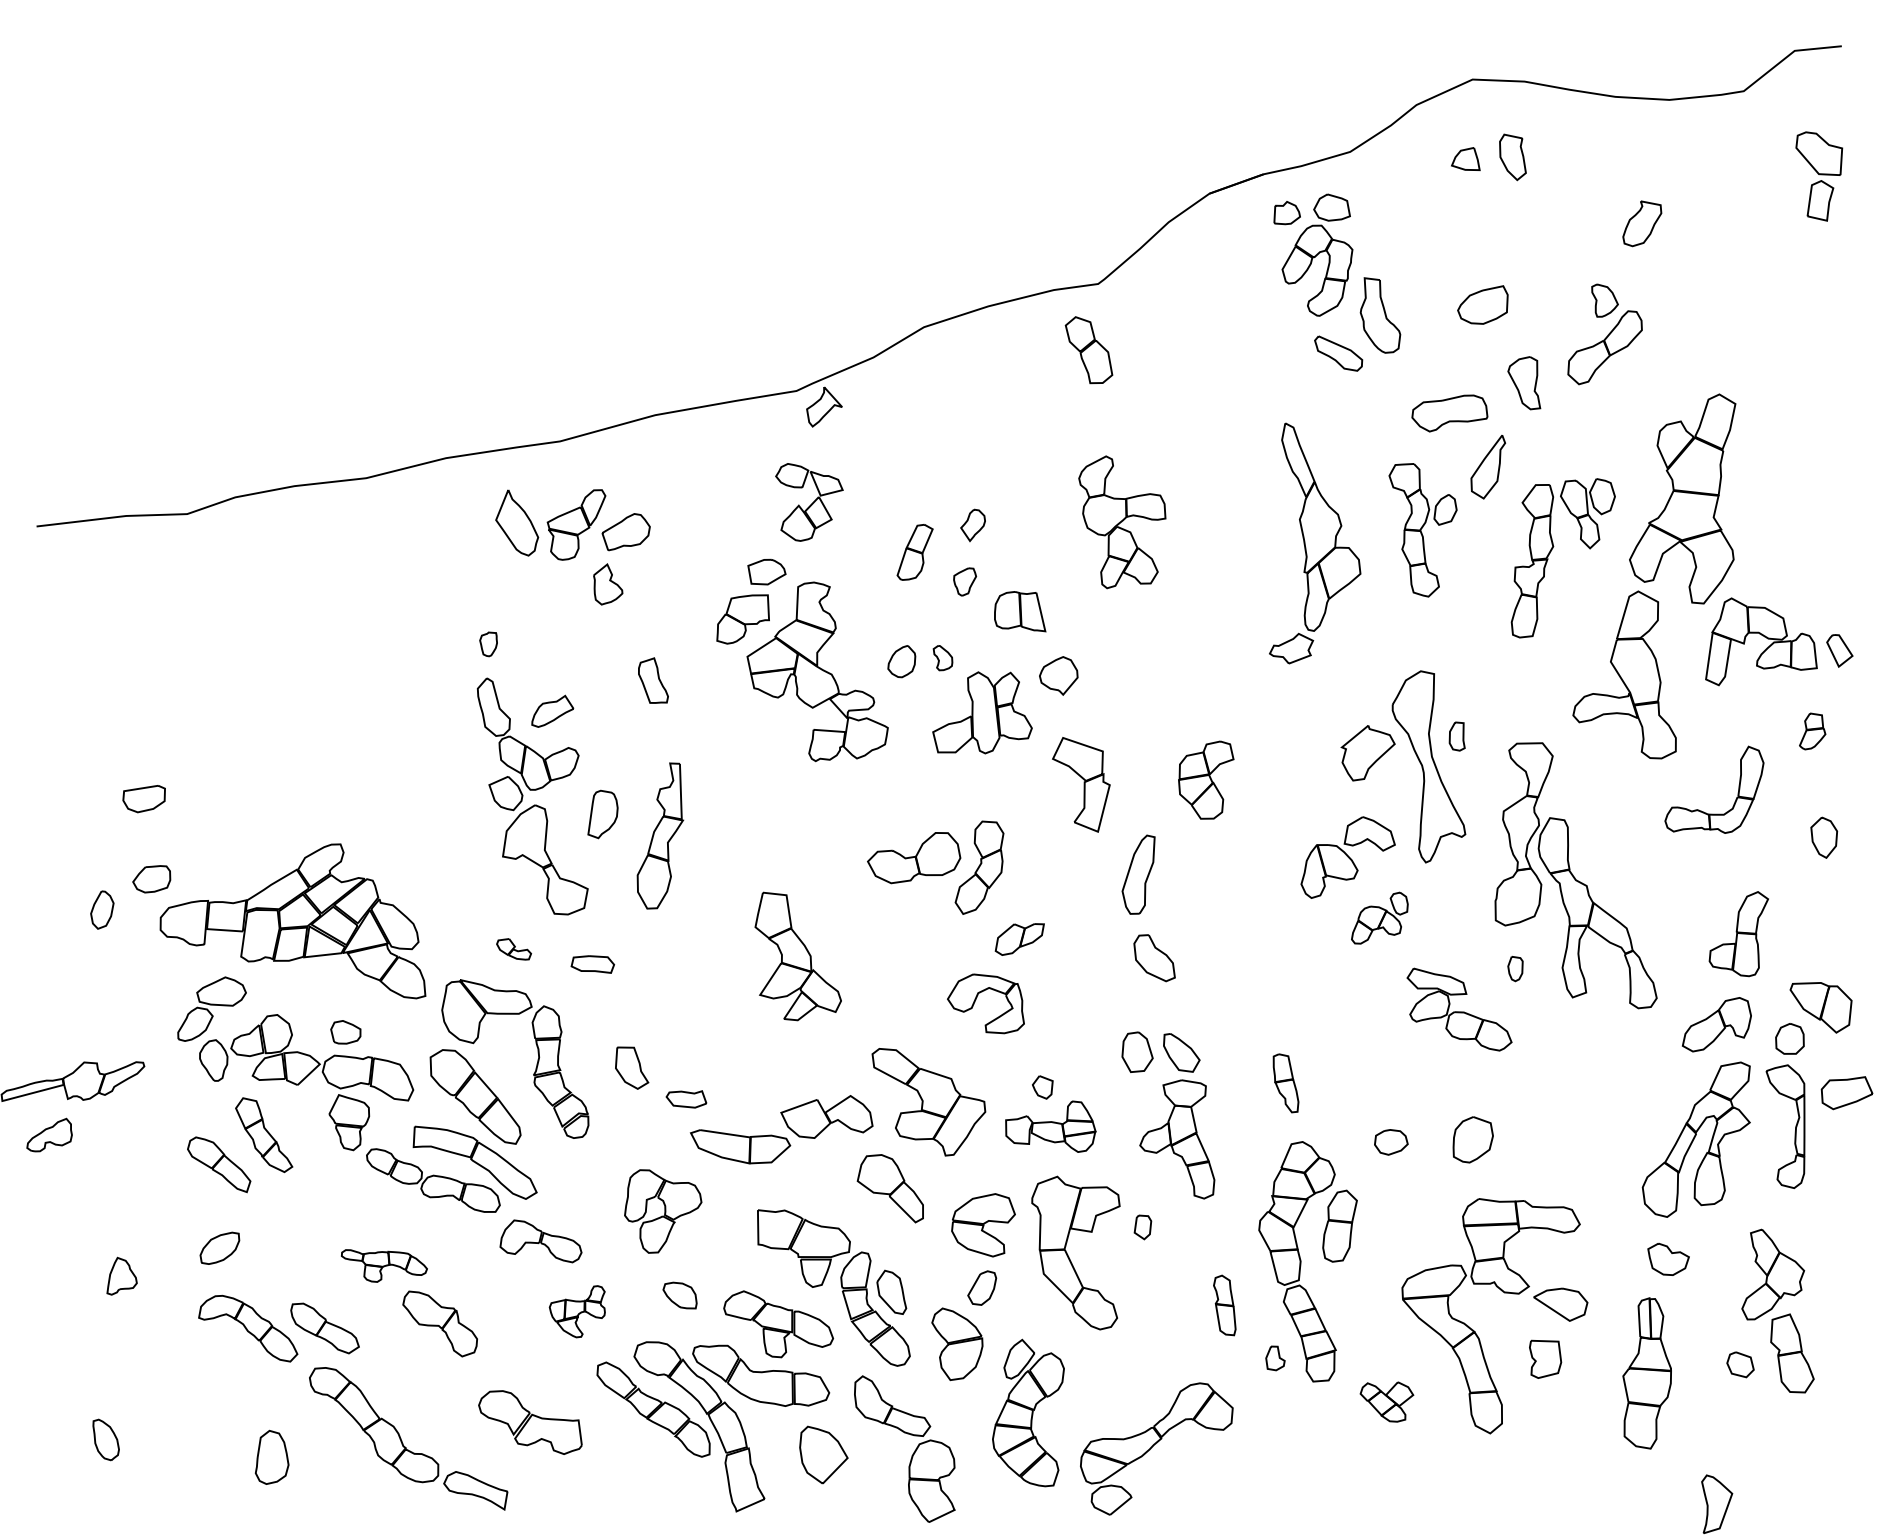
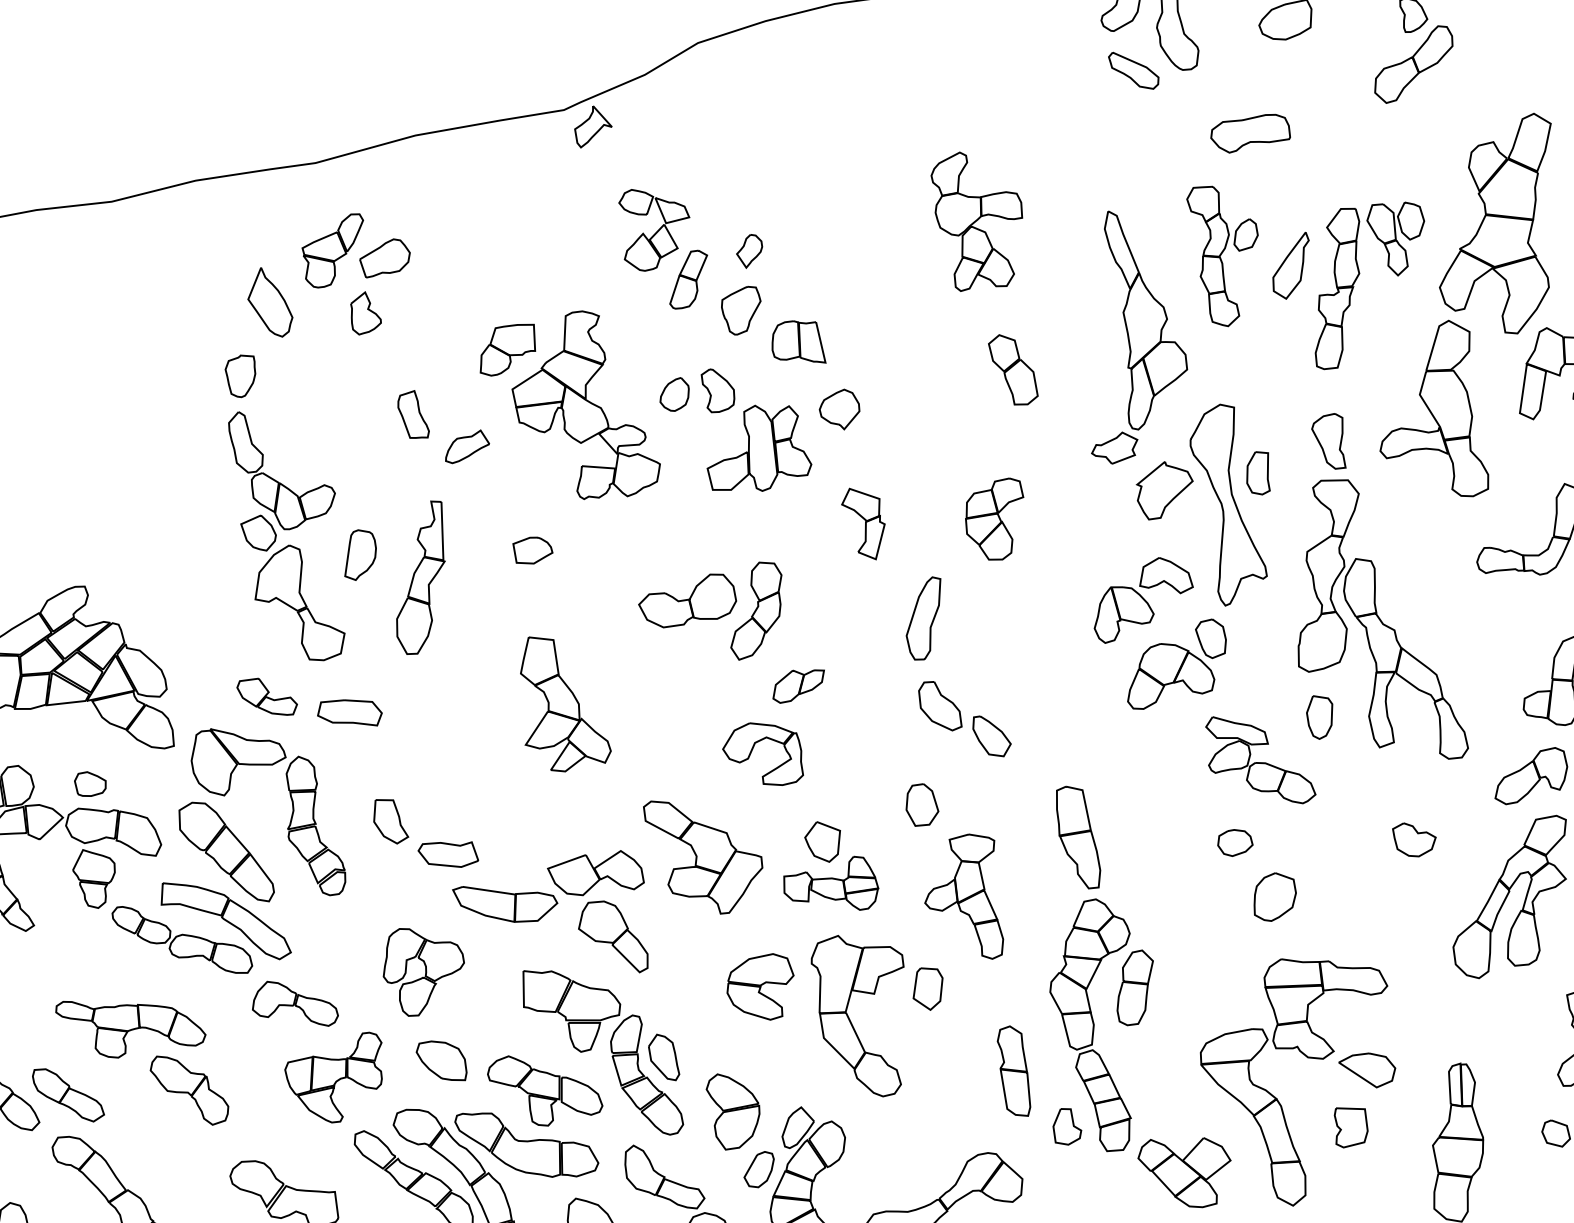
part: (1088, 350) -> (1012, 370), moved
part: (1524, 383) -> (1329, 441), moved
part: (1488, 467) -> (1291, 266), moved
part: (809, 502) -> (654, 230), moved
part: (517, 522) -> (270, 301), moved
part: (1122, 522) -> (977, 222), moved
part: (1315, 543) -> (1139, 337), moved
part: (766, 571) -> (532, 549), moved
part: (964, 581) -> (740, 310), size x1.67
part: (488, 644) -> (240, 376), size x1.67
part: (942, 657) -> (717, 390), size x1.67
part: (552, 710) -> (467, 445), moved
part: (1456, 736) -> (1257, 473), size x1.43
part: (1081, 784) -> (863, 523), size x0.71
part: (1379, 917) -> (1176, 663), size x1.67
part: (513, 949) -> (266, 697), size x1.67
part: (592, 964) -> (349, 712), size x1.43
part: (1515, 968) -> (1319, 717), size x1.67
part: (1181, 1052) -> (991, 735), moved
part: (1285, 1083) -> (1077, 837), size x1.67
part: (1042, 1087) -> (822, 842), size x1.67
part: (686, 1099) -> (448, 854), size x1.43
part: (1391, 1142) -> (1235, 843), moved
part: (889, 1188) -> (612, 936), moved
part: (1142, 1227) -> (927, 989), size x1.67
part: (1668, 1258) -> (1414, 838), moved
part: (384, 1265) -> (130, 1029), size x1.67
part: (982, 1287) -> (759, 1168), moved
part: (679, 1295) -> (441, 1060), size x1.43
part: (1224, 1305) -> (1013, 1071), size x1.43
part: (577, 1311) -> (333, 1077), size x1.67
part: (1275, 1358) -> (1067, 1126), size x1.43
part: (1386, 1401) -> (1184, 1172), size x1.67

